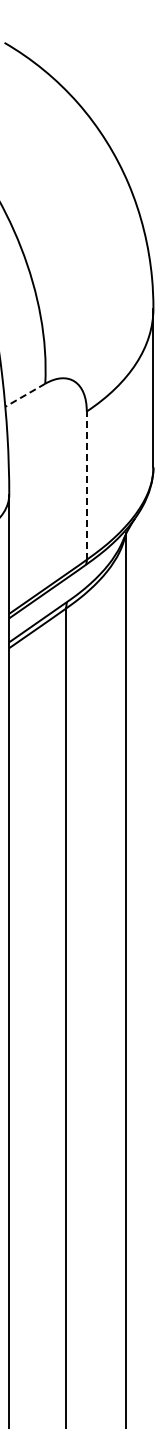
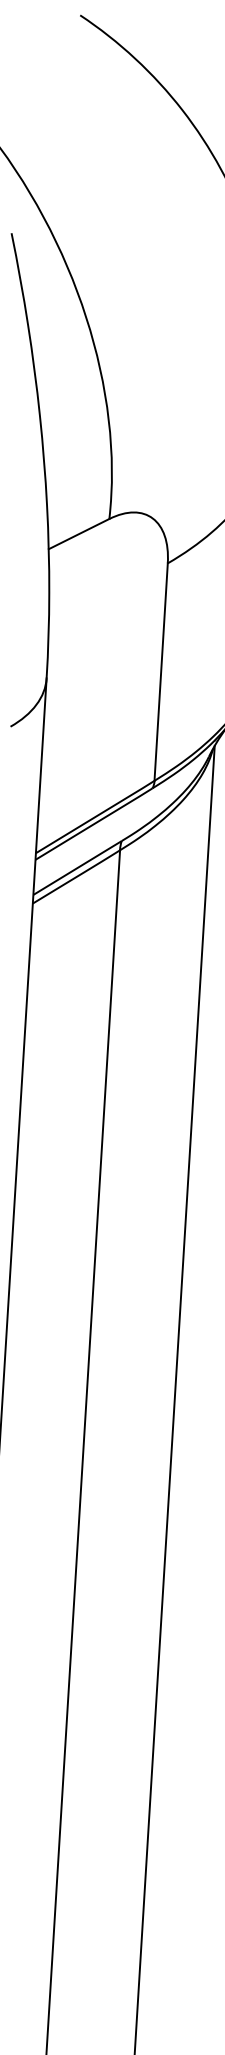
line: (24, 395) -> (77, 534), dashed -> solid
line: (86, 485) -> (160, 671), dashed -> solid

